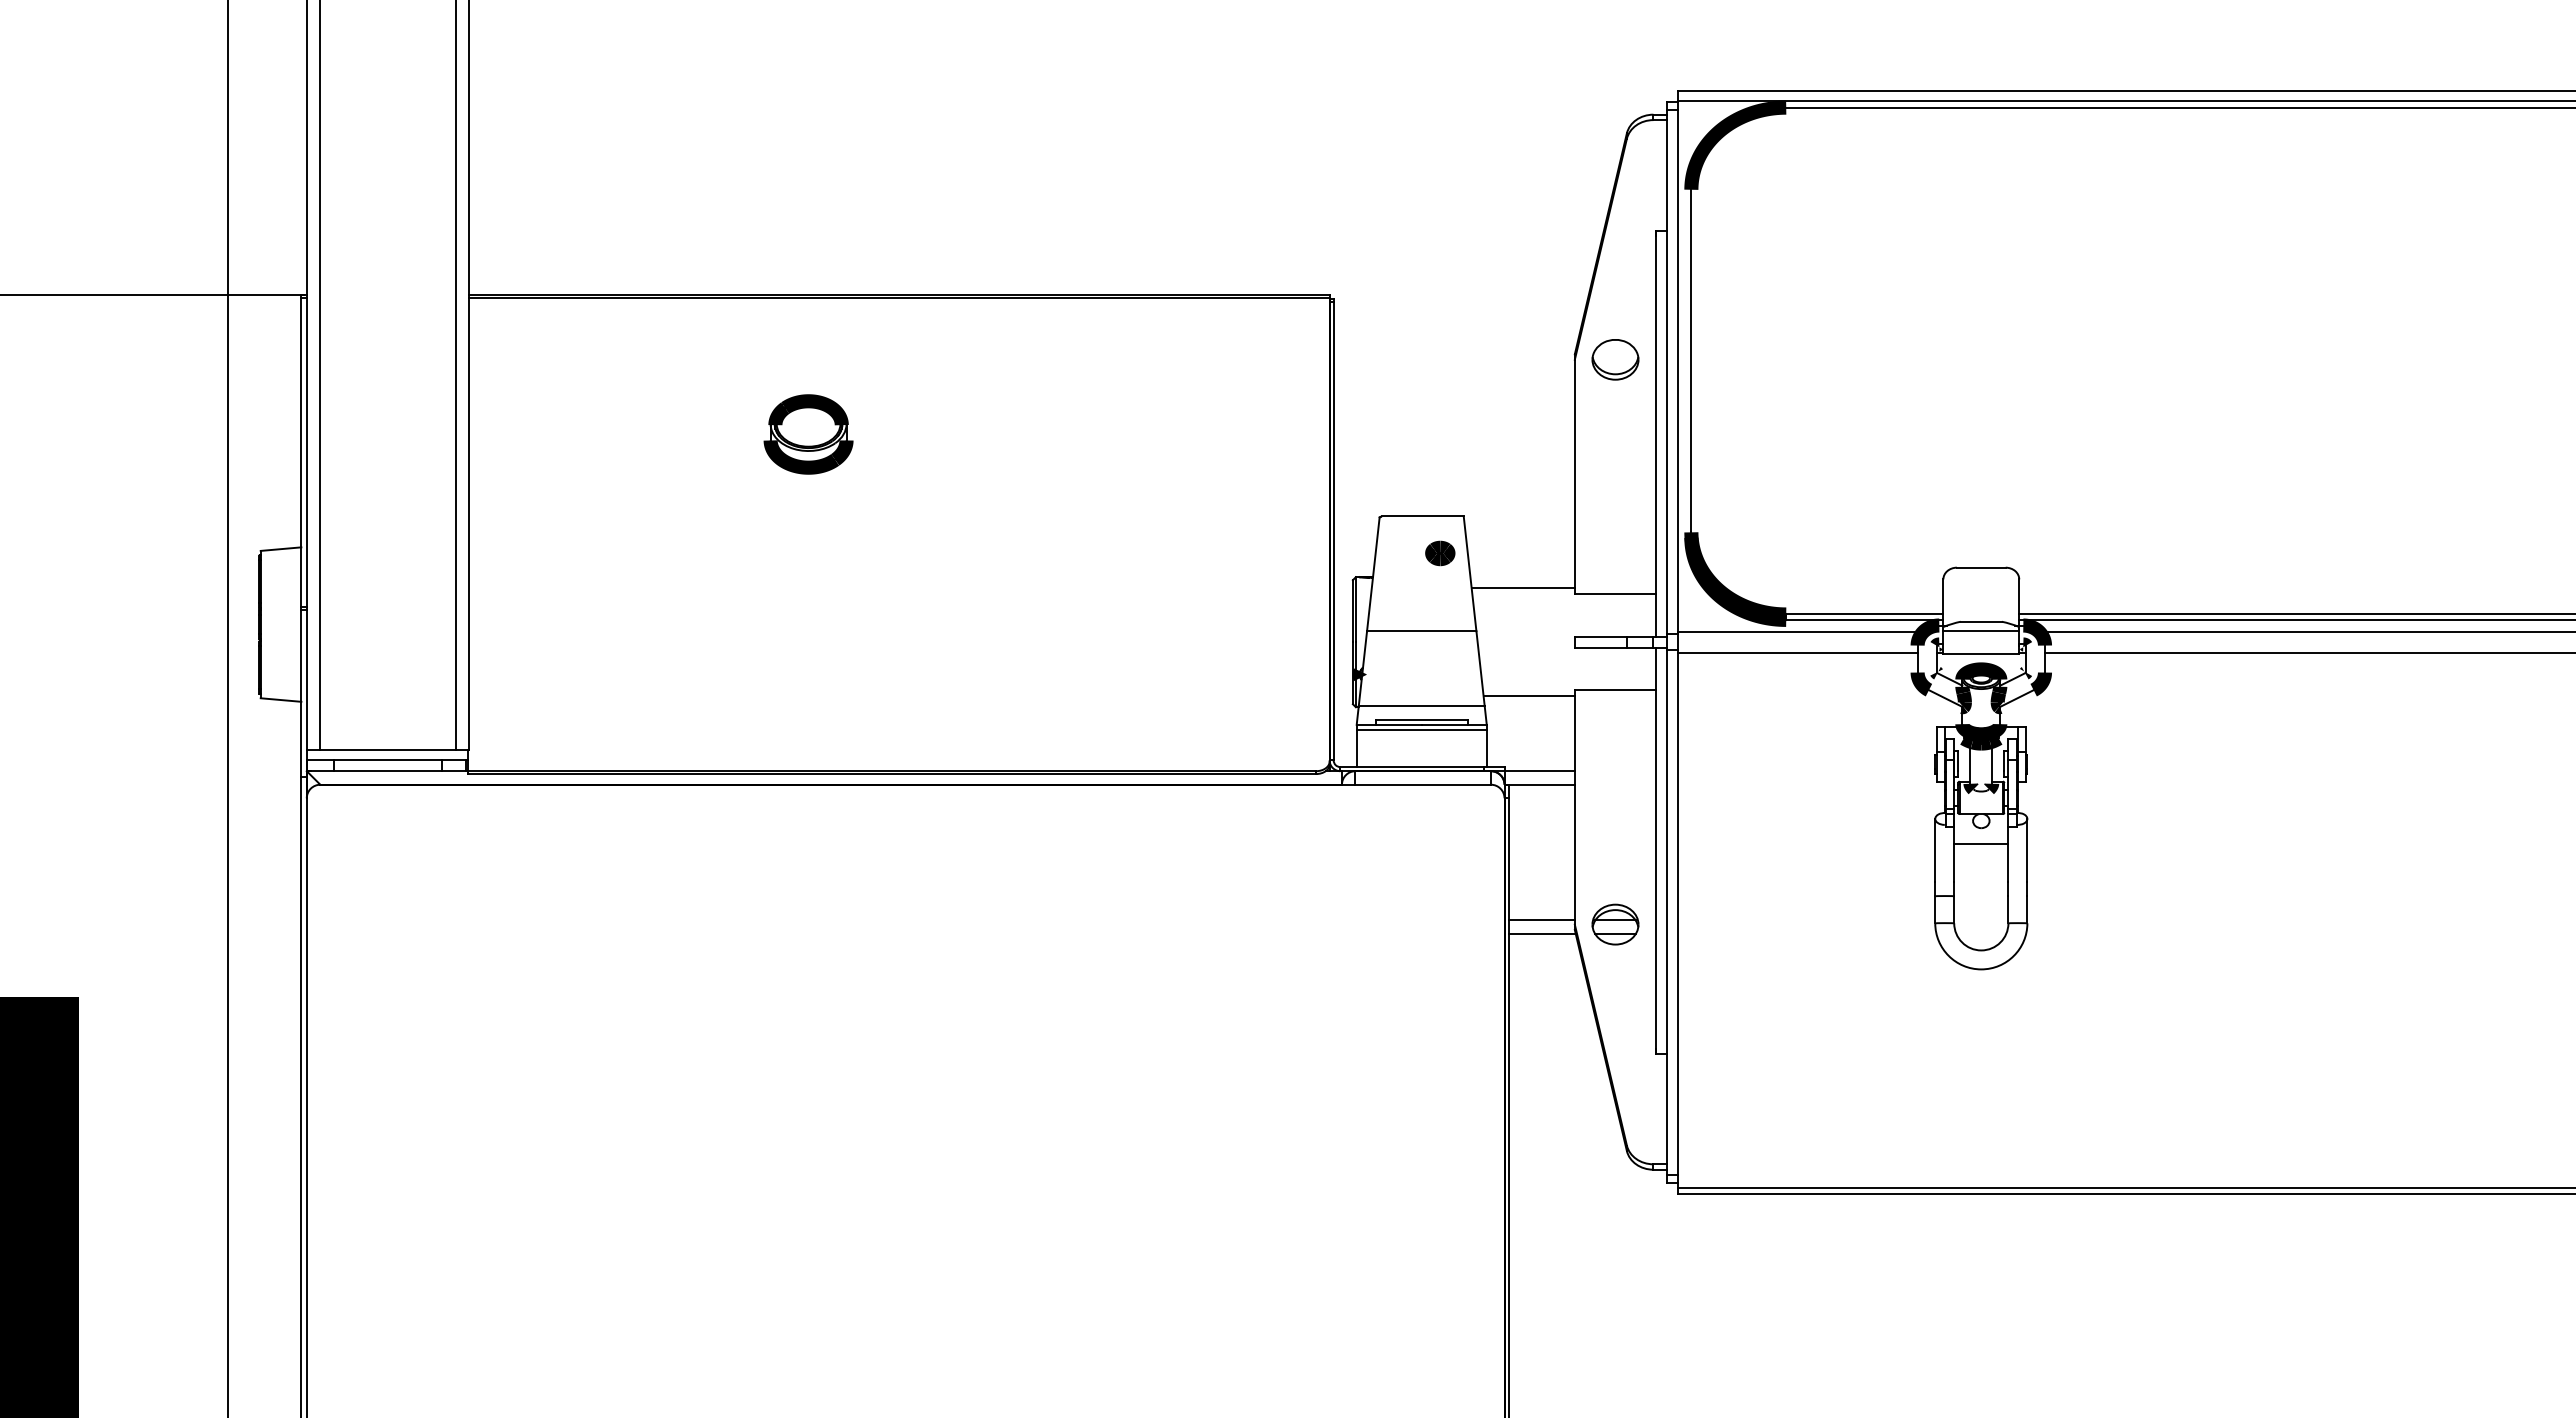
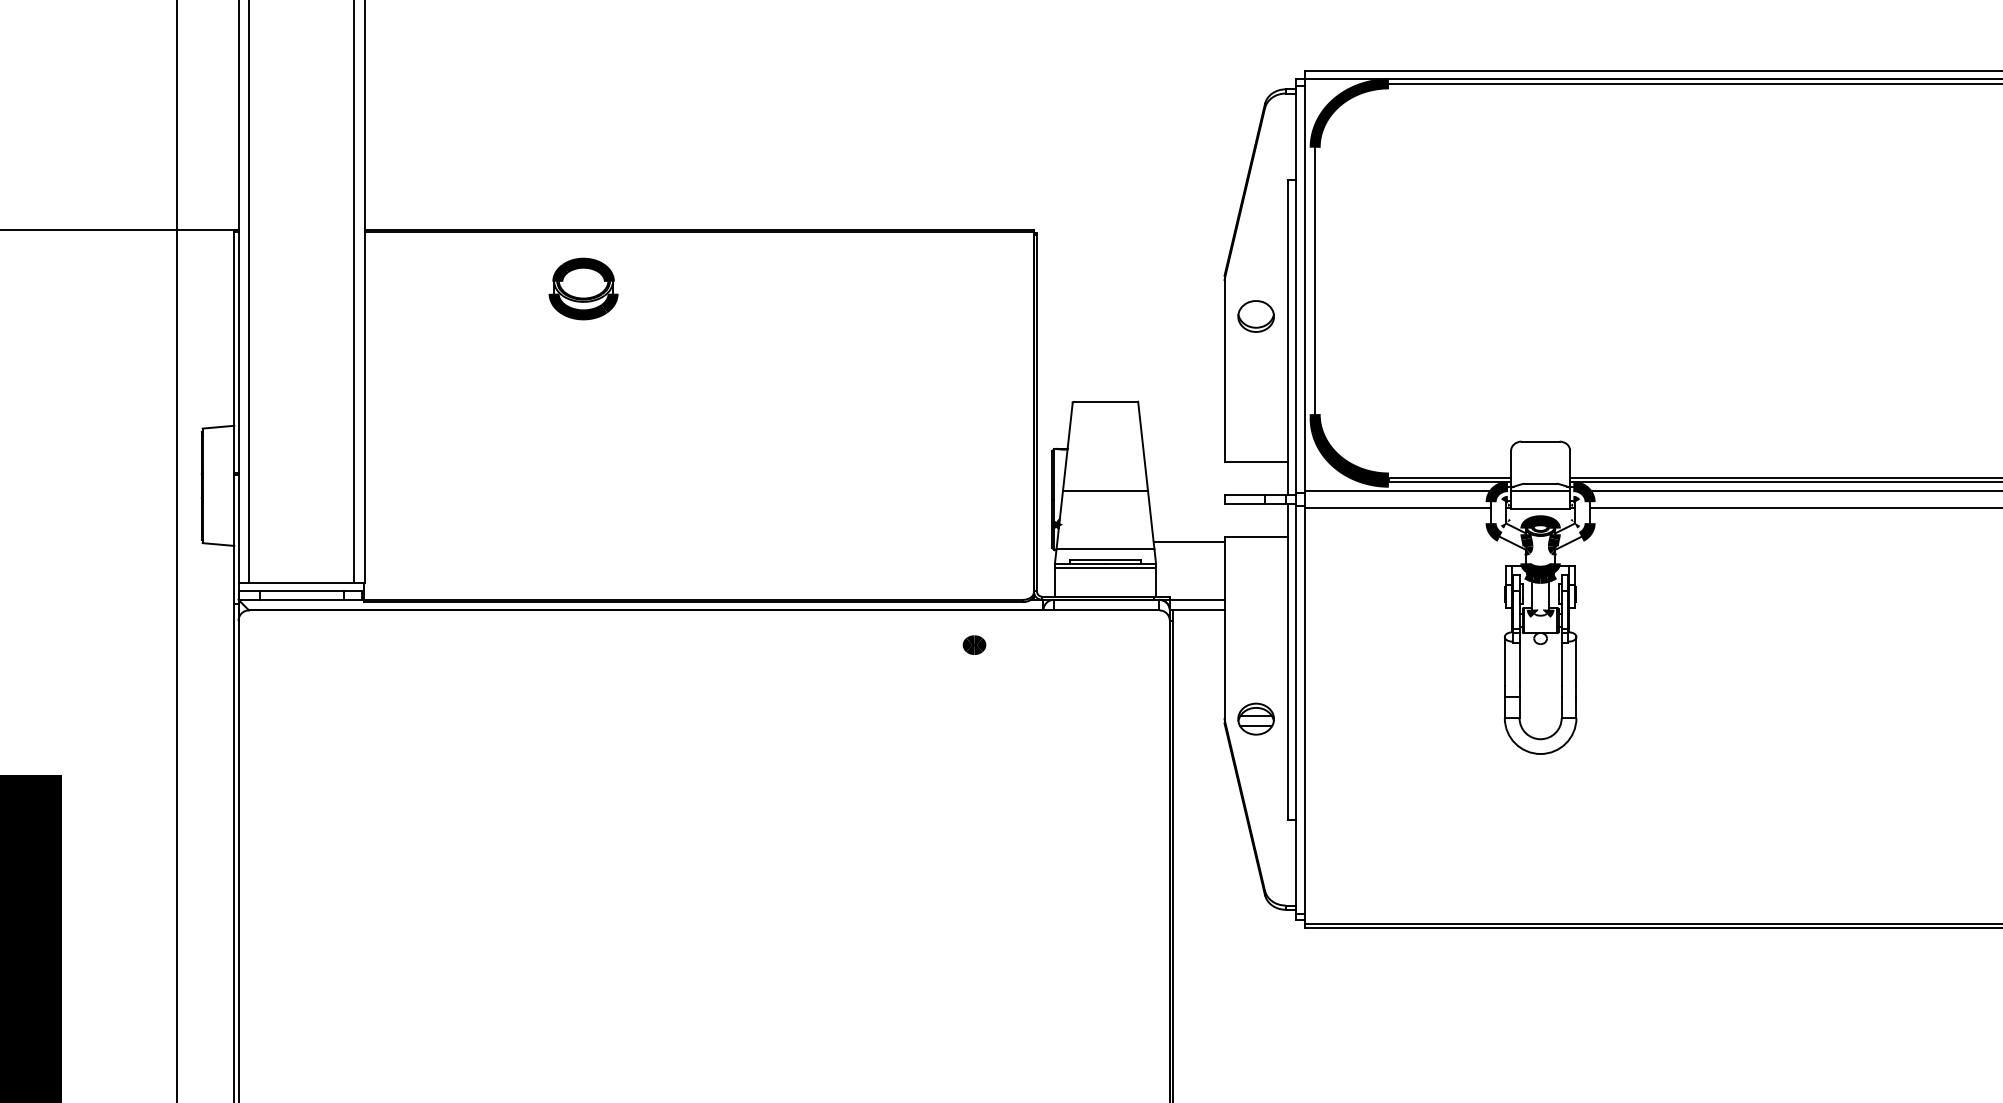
part: (1615, 359) -> (1256, 316), moved
part: (808, 434) -> (583, 289), moved
part: (1440, 553) -> (974, 645), moved
line: (1522, 588) -> (1183, 457), removed
line: (1981, 844) -> (1540, 656), removed
line: (1541, 920) -> (1198, 715), removed
line: (1541, 933) -> (1198, 726), removed

